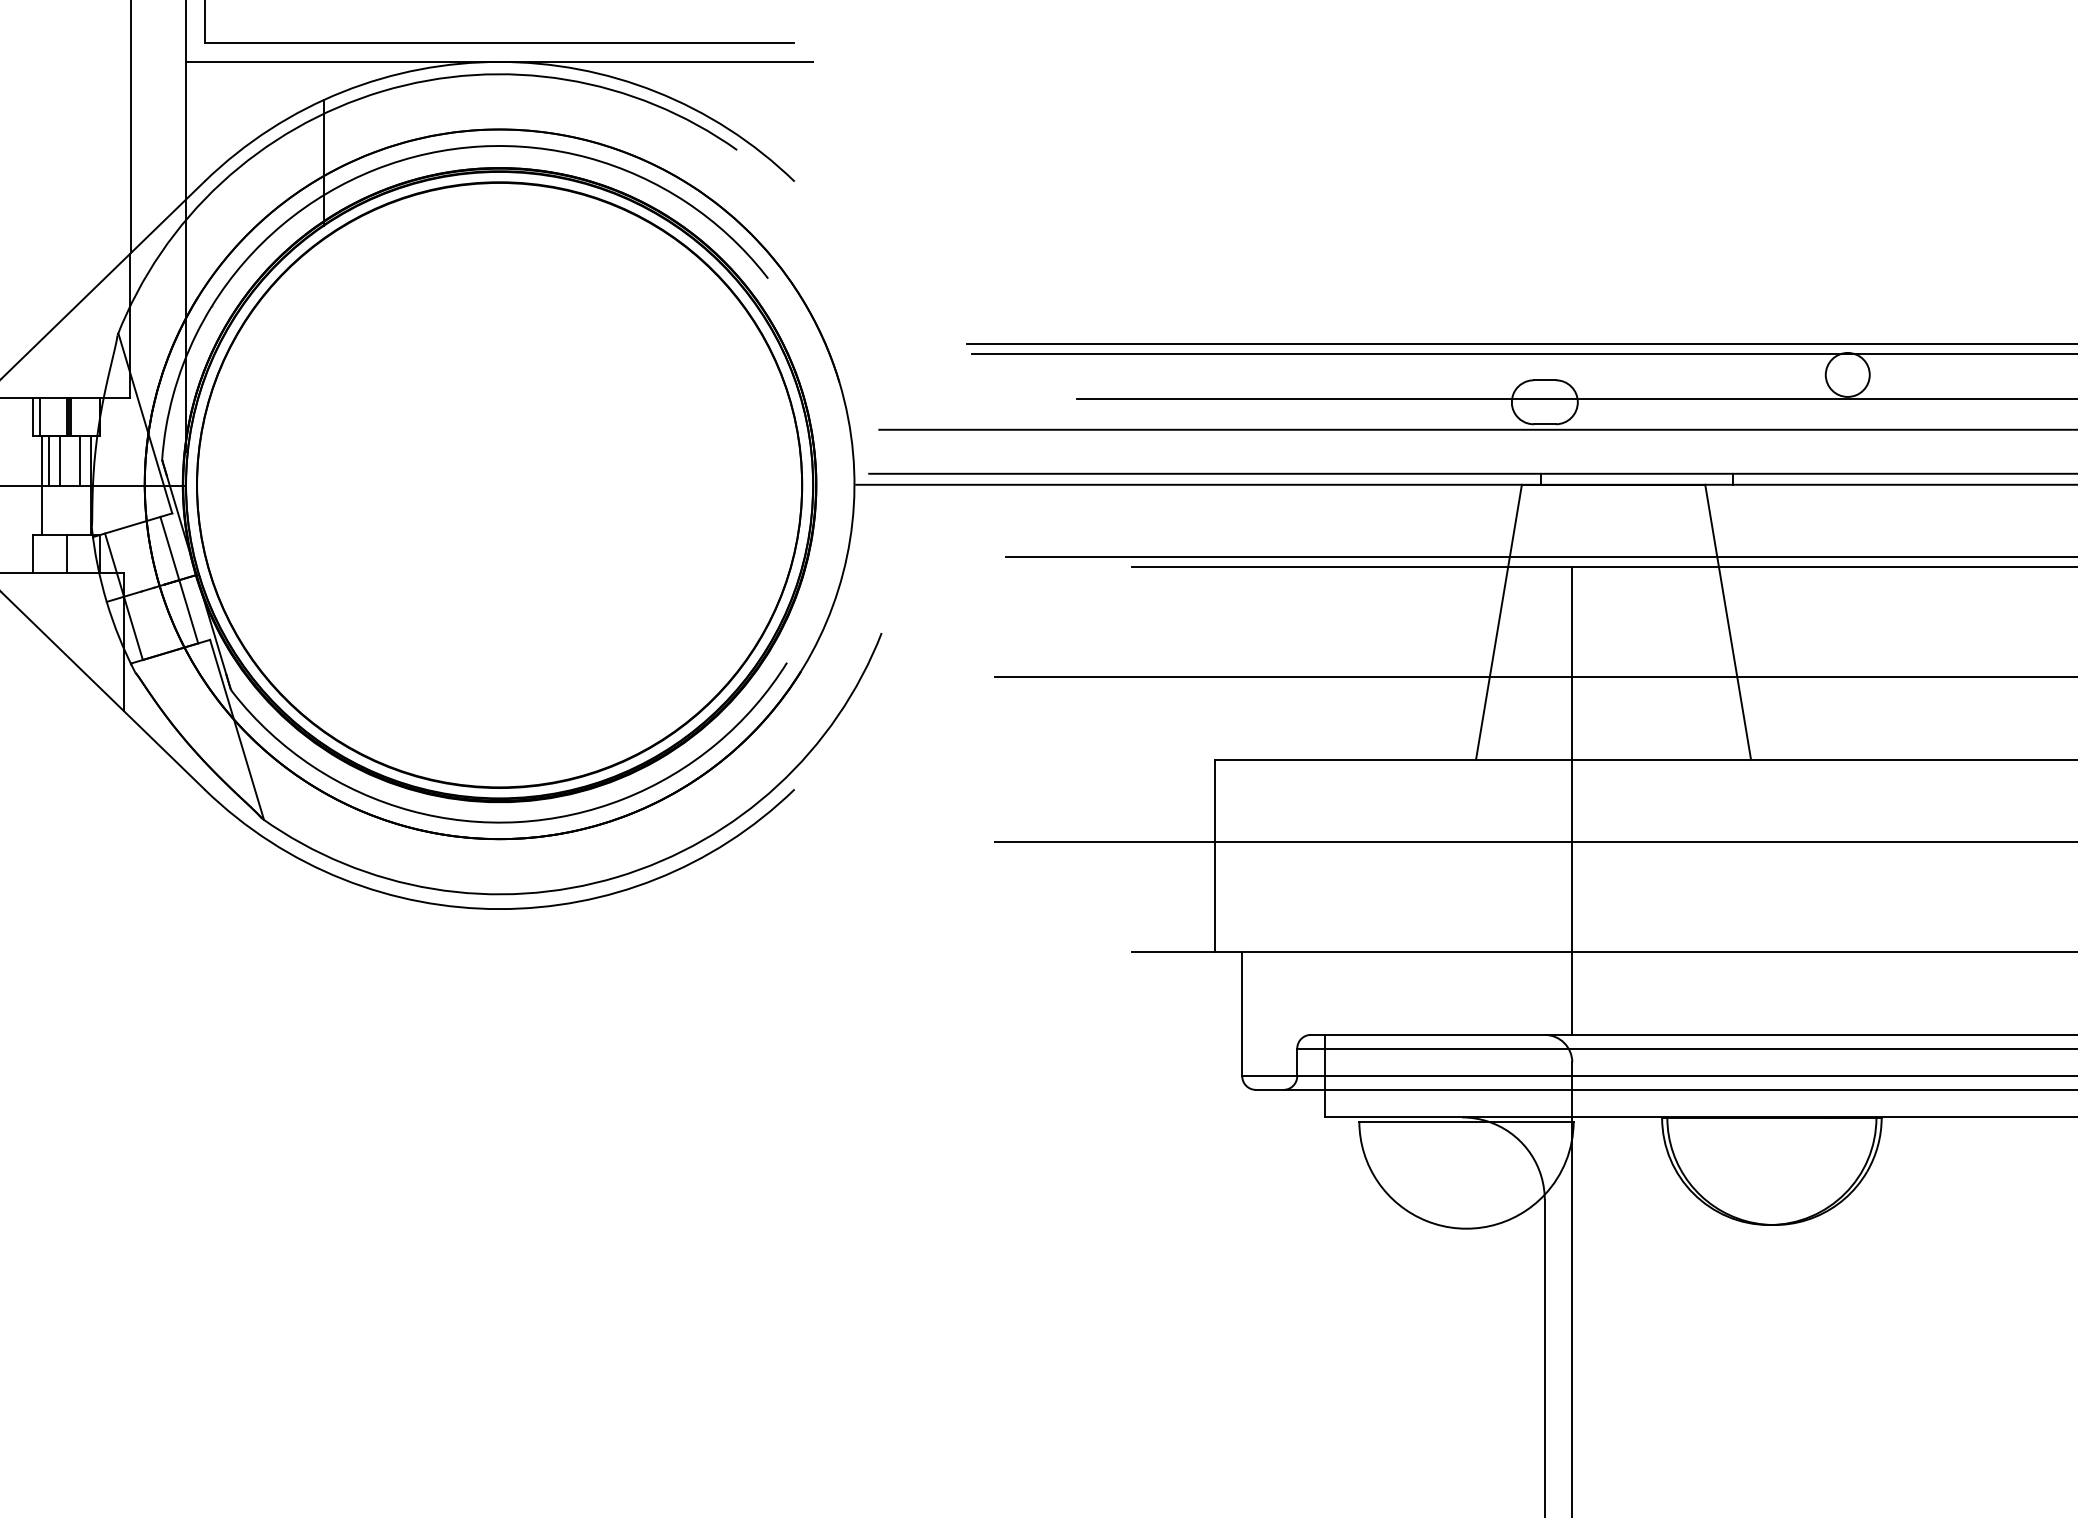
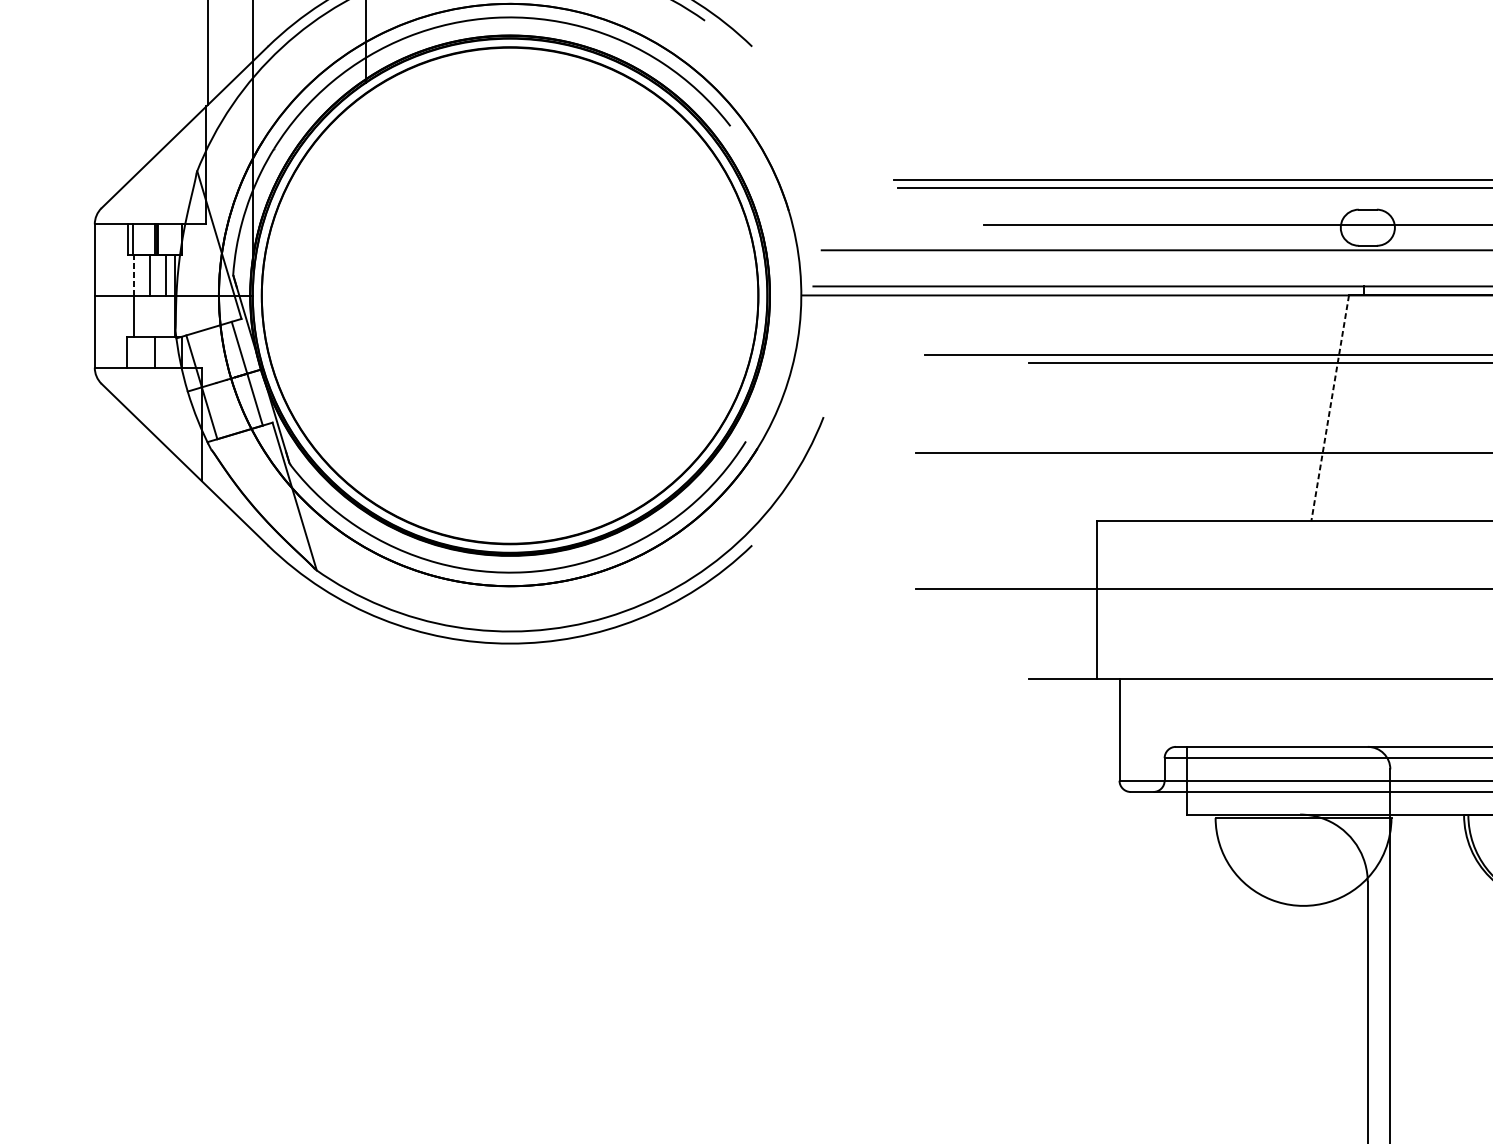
line: (41, 460) -> (134, 275), solid -> dashed
line: (48, 460) -> (139, 275), removed
line: (1498, 622) -> (1329, 408), solid -> dashed
line: (1572, 800) -> (1390, 554), removed

